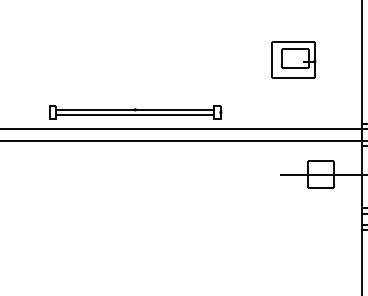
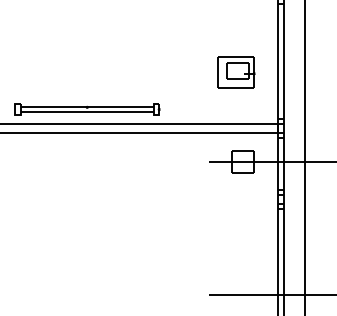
part: (293, 60) -> (236, 72), moved

